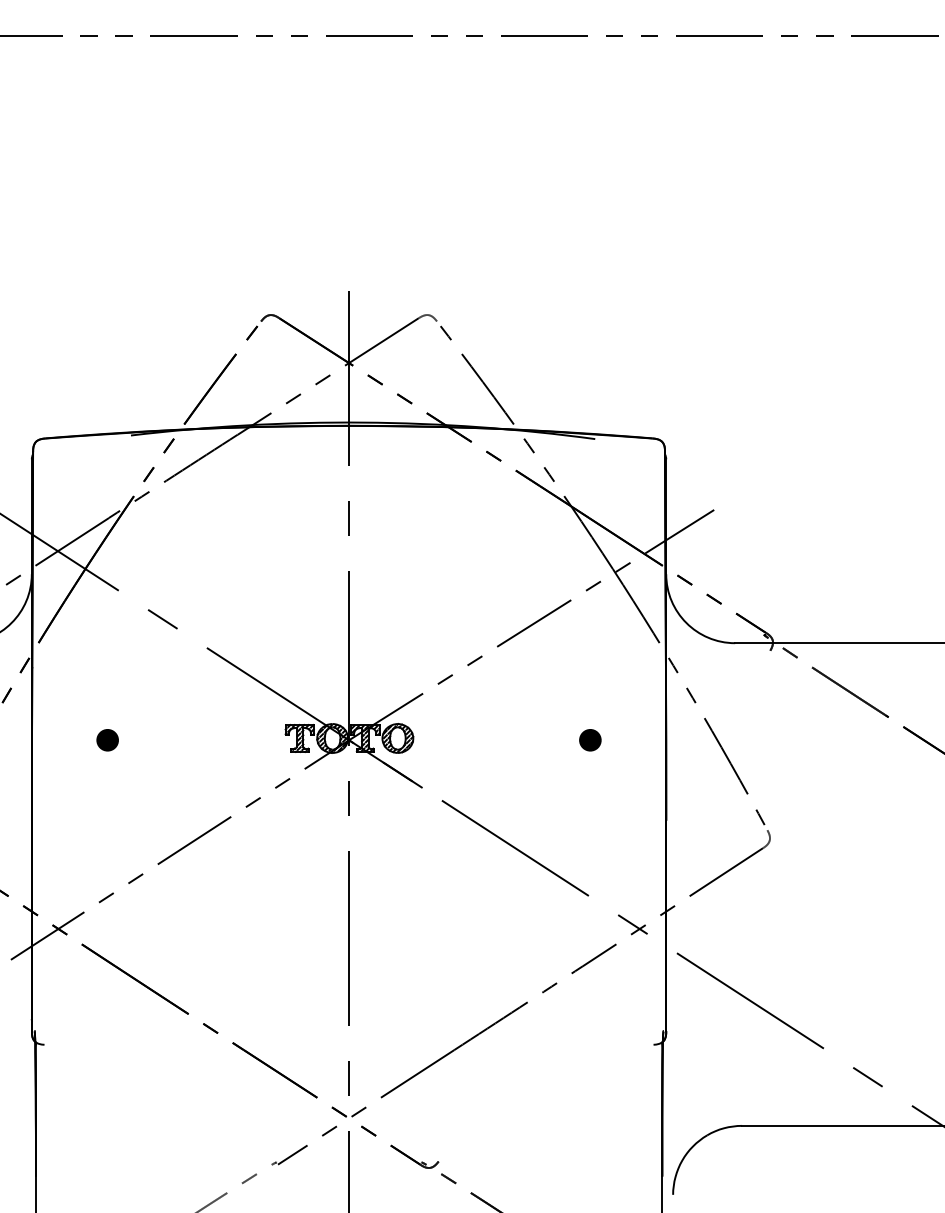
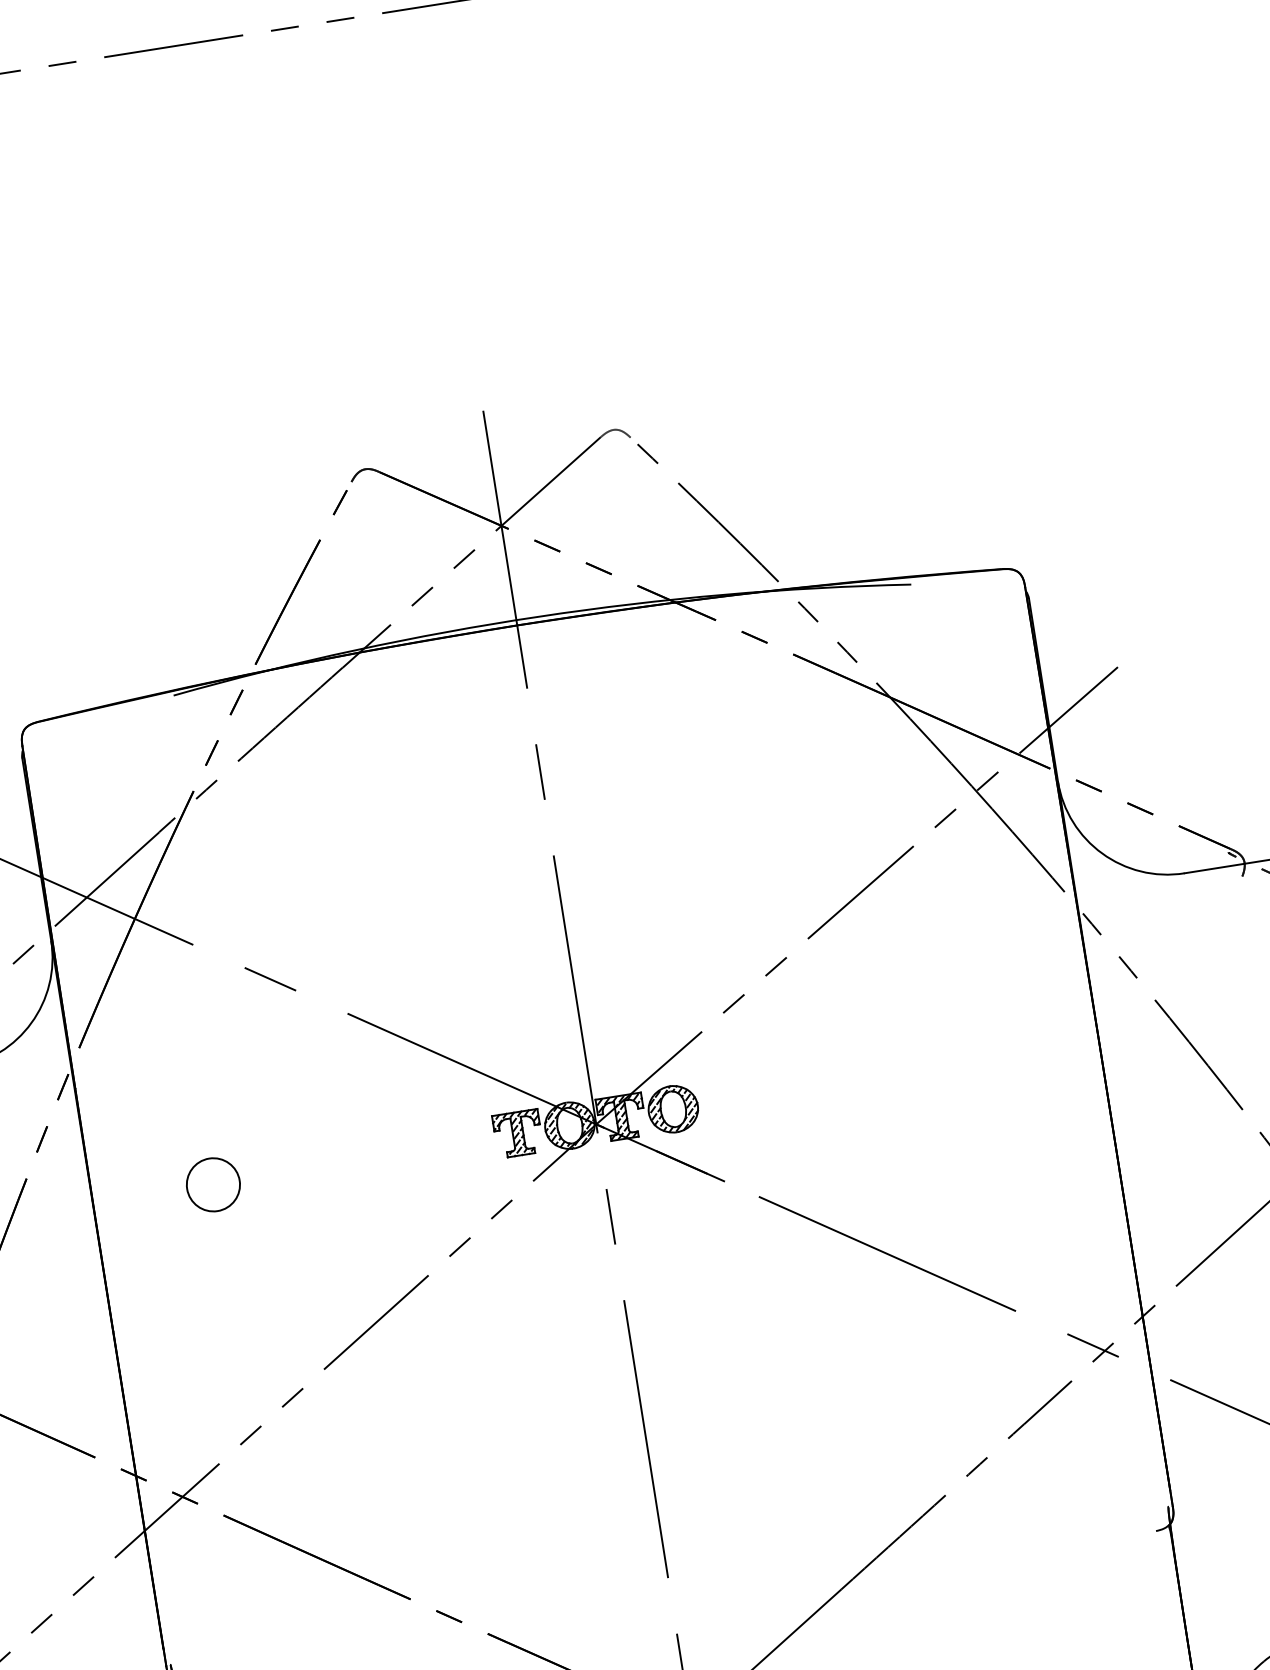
part: (107, 740) -> (213, 1185), size x1.6
part: (590, 740) -> (979, 1064), removed

